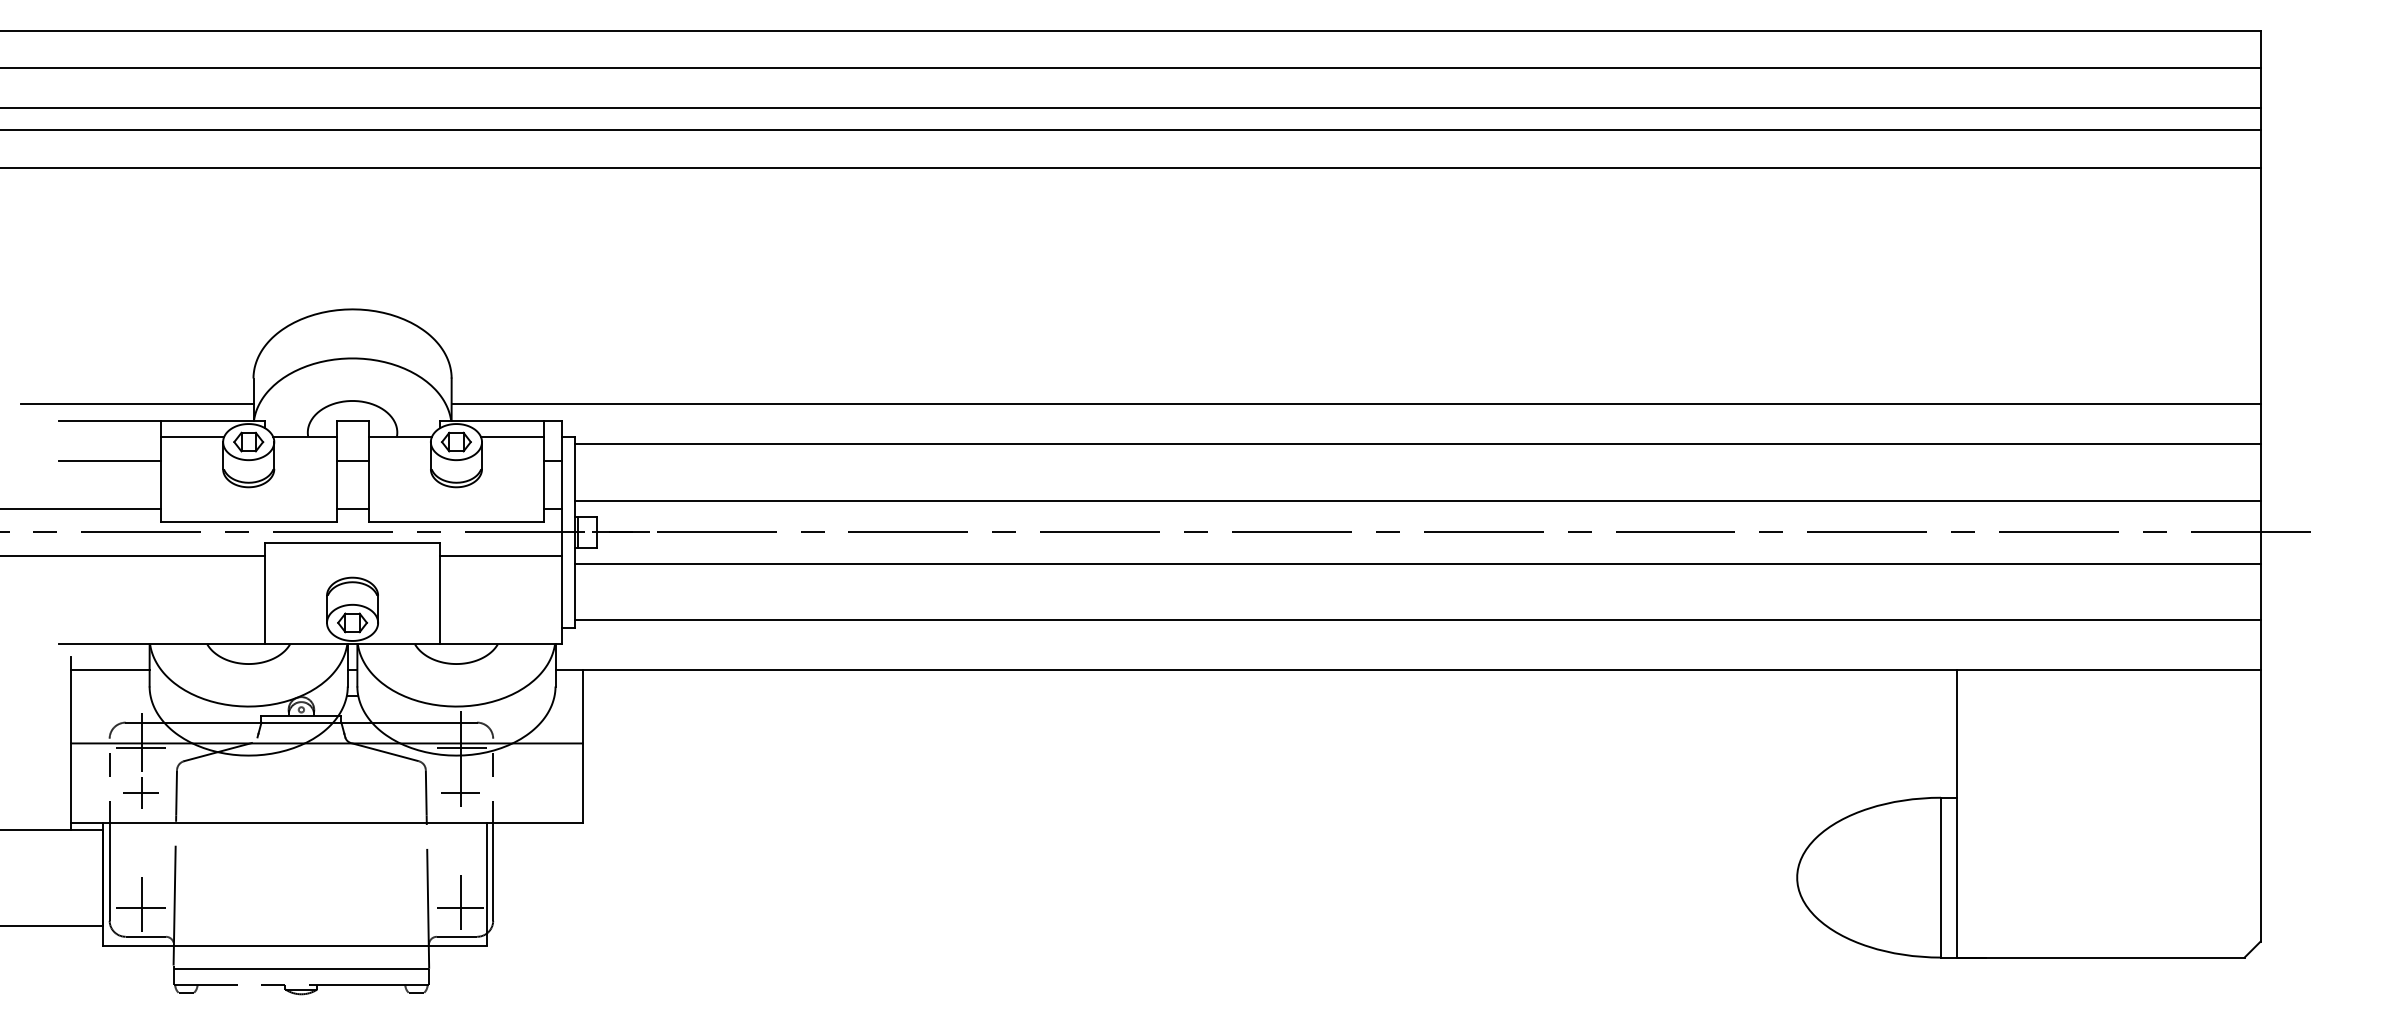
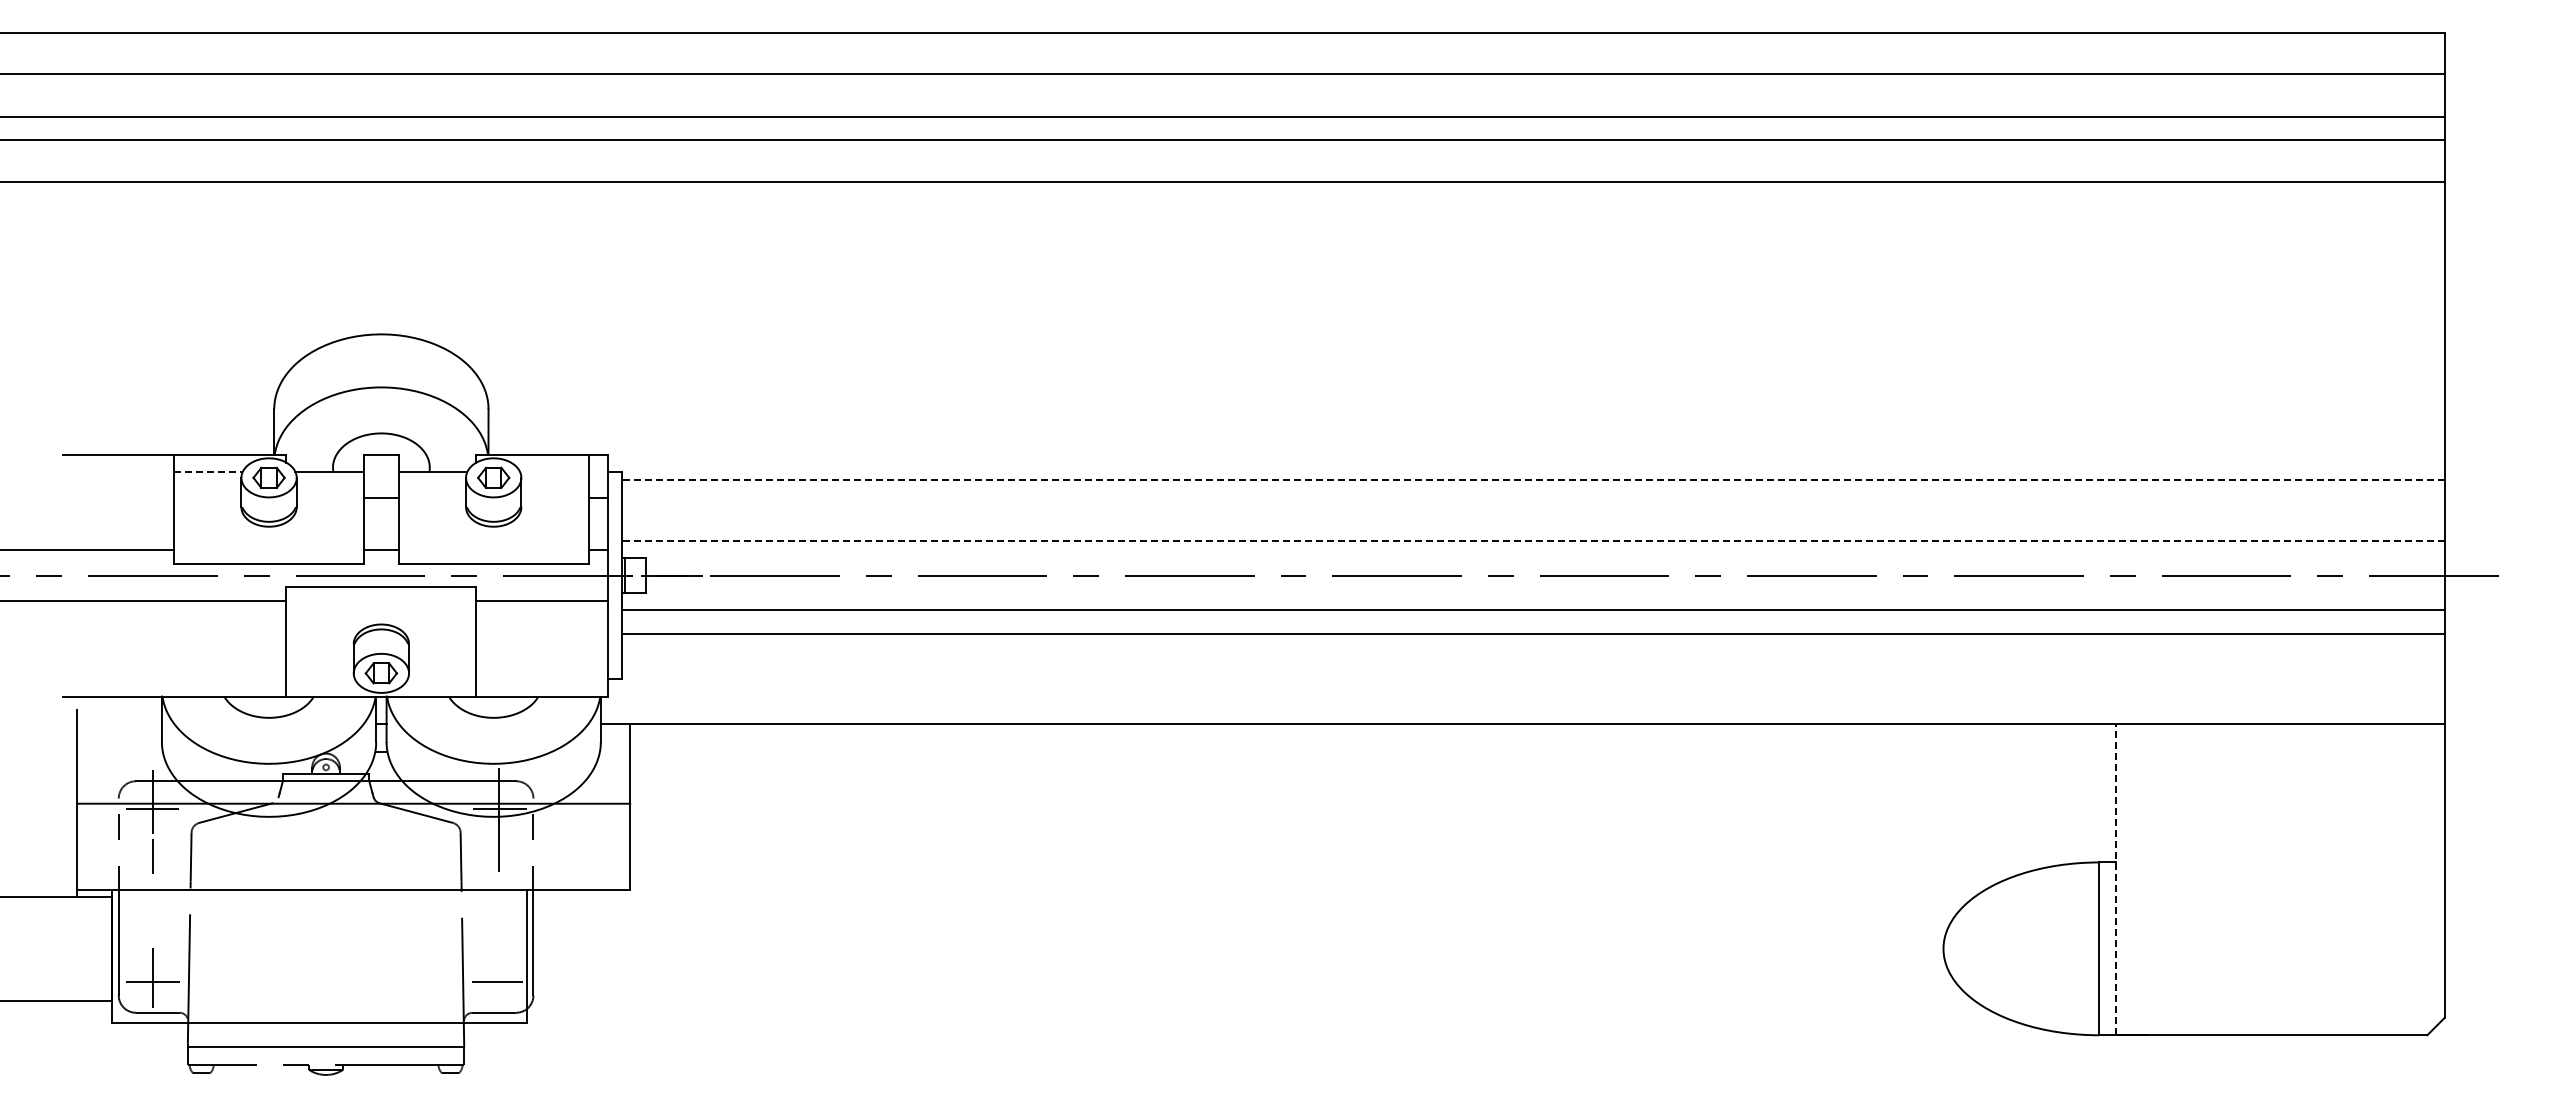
line: (137, 403) -> (148, 436), removed
line: (1356, 403) -> (1466, 436), removed
line: (192, 436) -> (208, 471), solid -> dashed
line: (512, 436) -> (554, 471), removed
line: (1418, 443) -> (1533, 479), solid -> dashed
line: (109, 461) -> (118, 498), removed
line: (1418, 500) -> (1533, 541), solid -> dashed
line: (1417, 620) -> (1532, 633), moved
line: (110, 670) -> (119, 724), removed
line: (140, 793) -> (152, 857), removed
line: (459, 793) -> (497, 857), removed
line: (1957, 813) -> (2116, 879), solid -> dashed
line: (460, 902) -> (498, 975), removed

